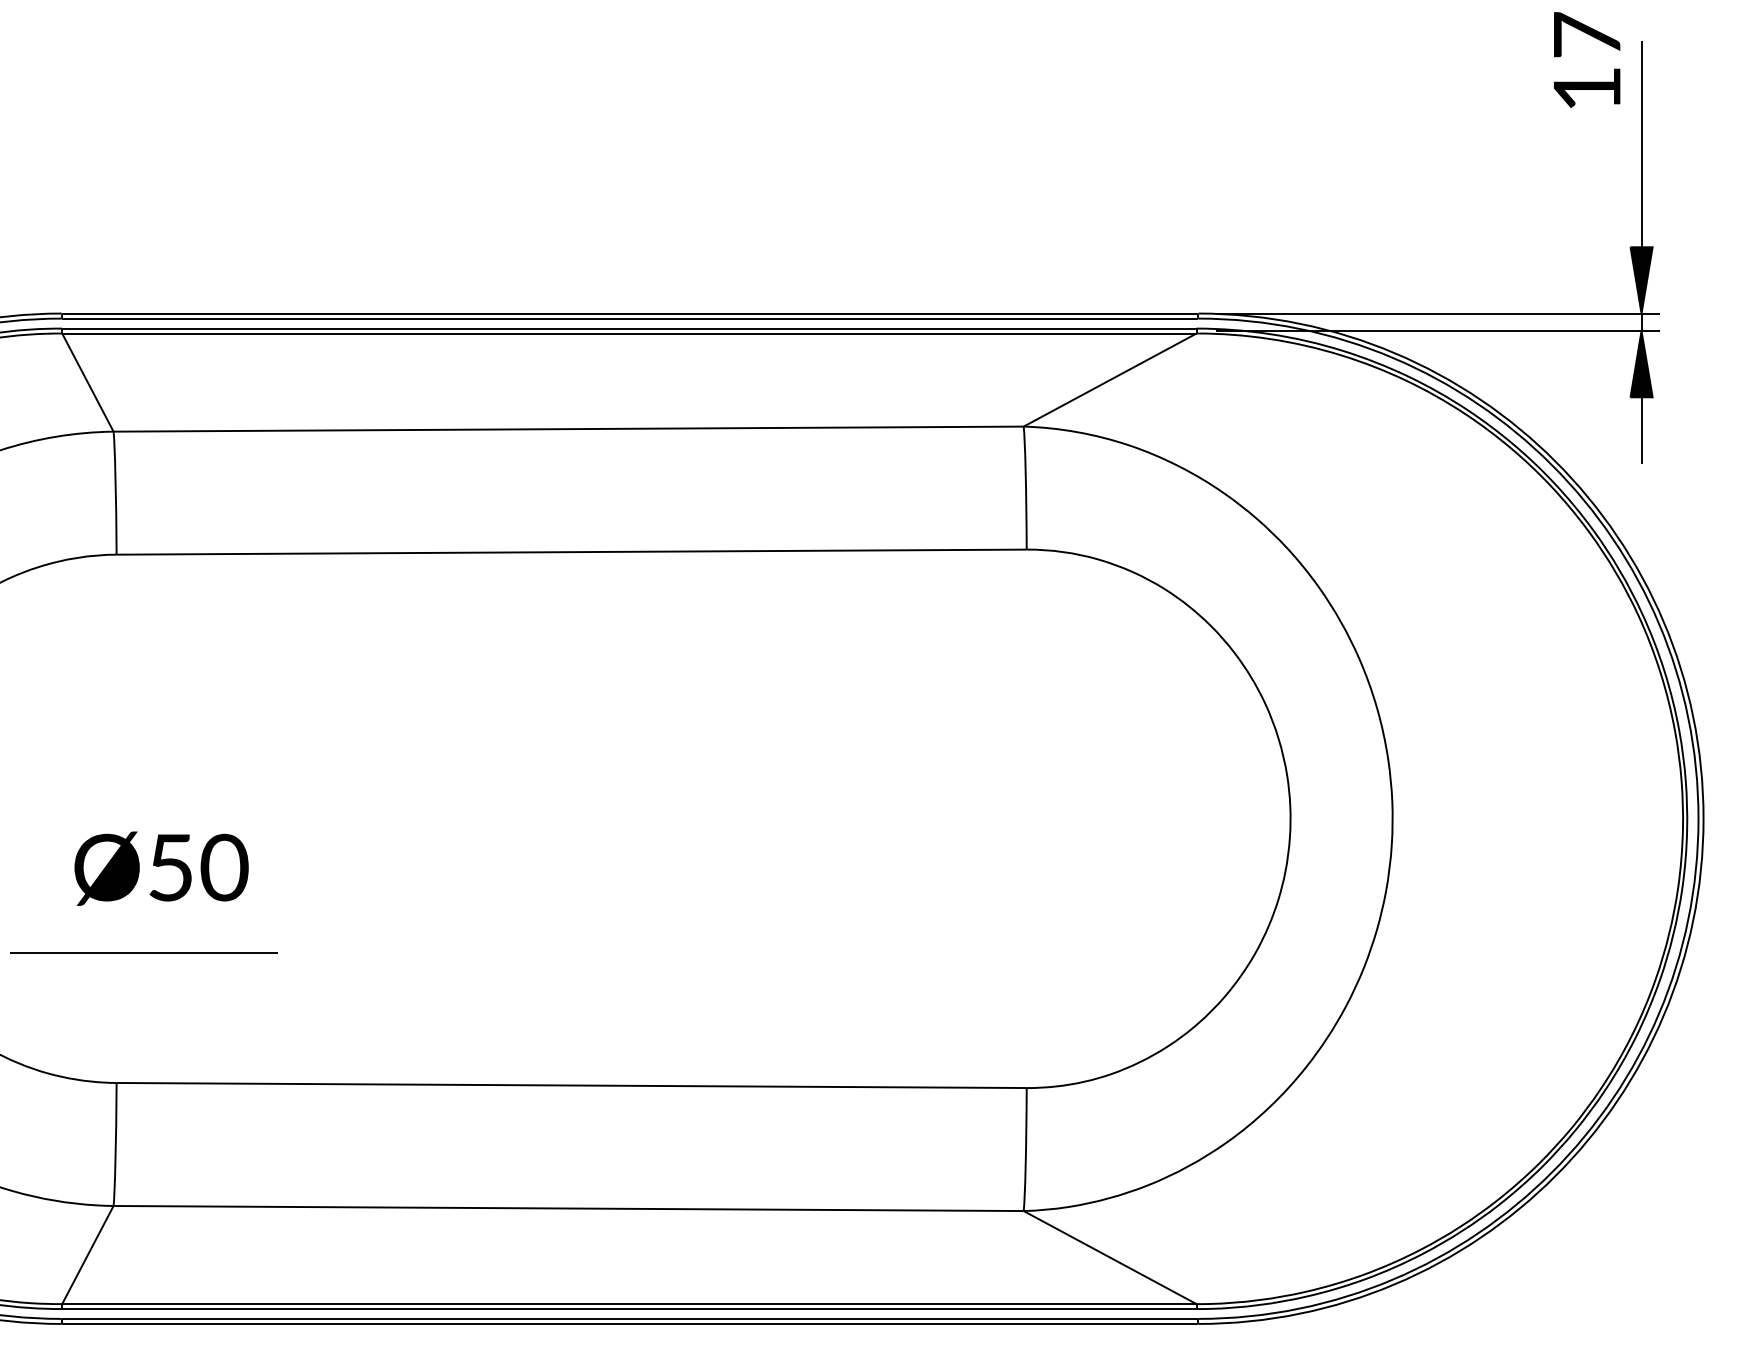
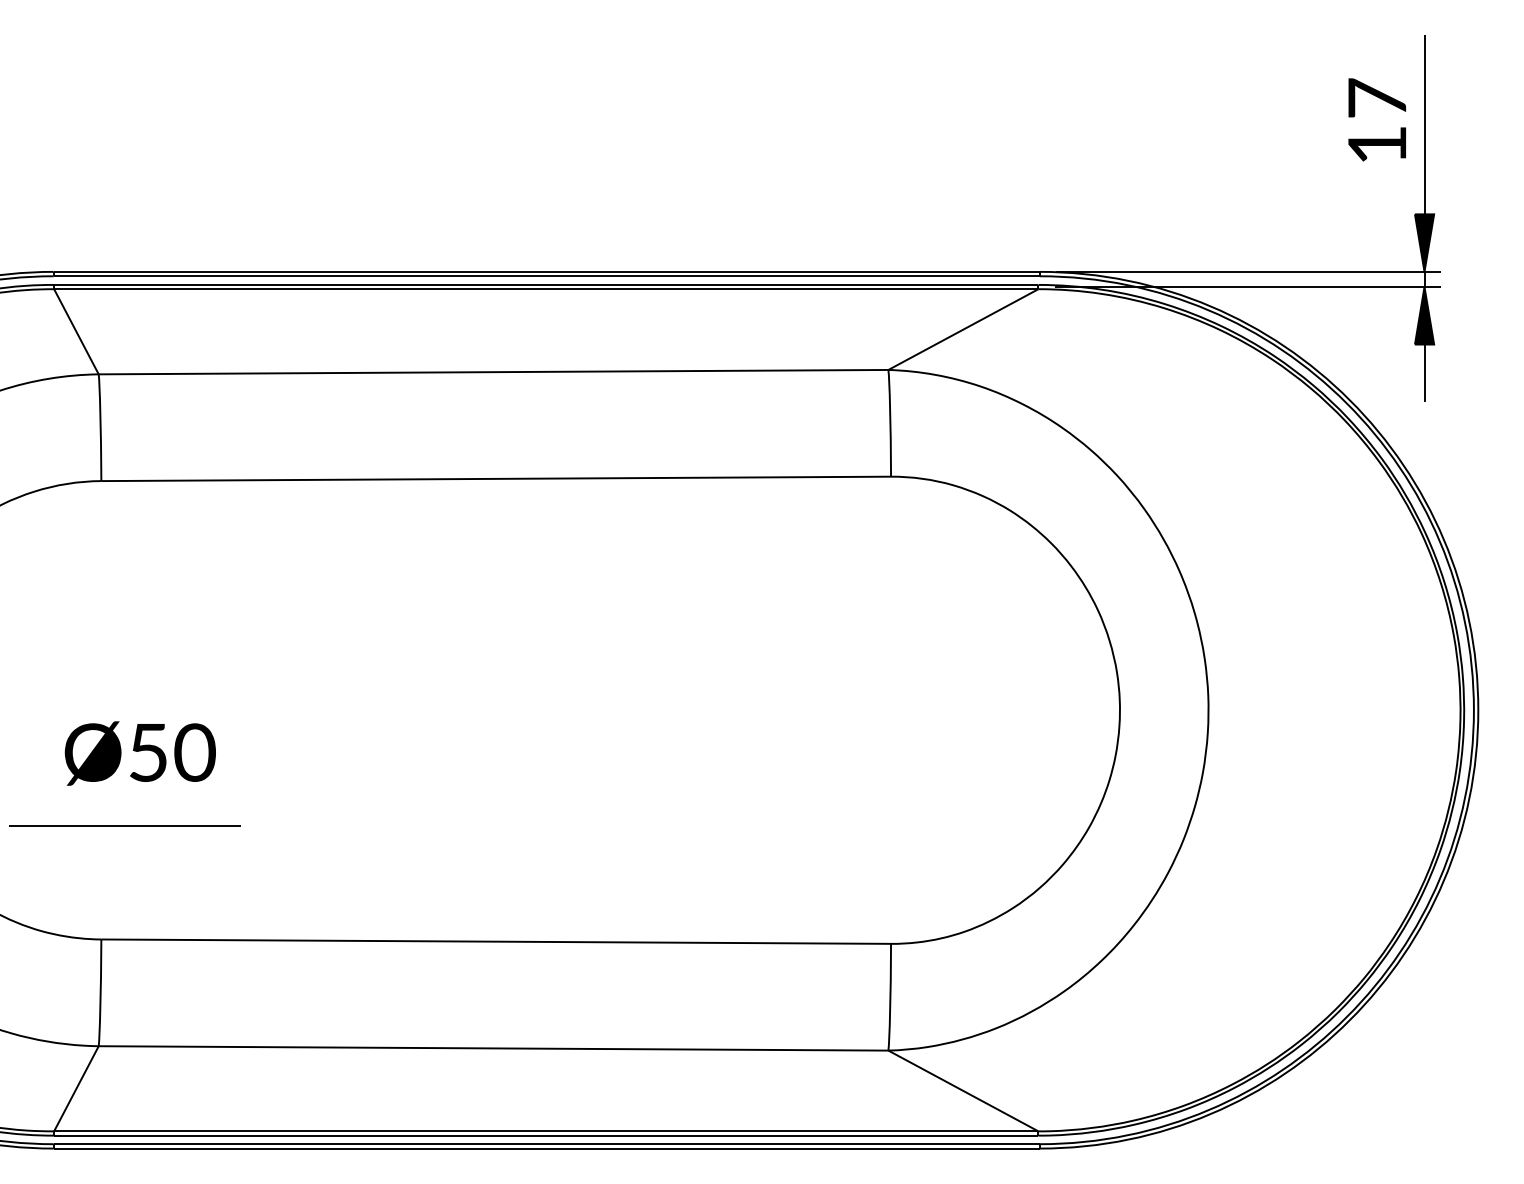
text: (1586, 59) -> (1376, 119), moved

